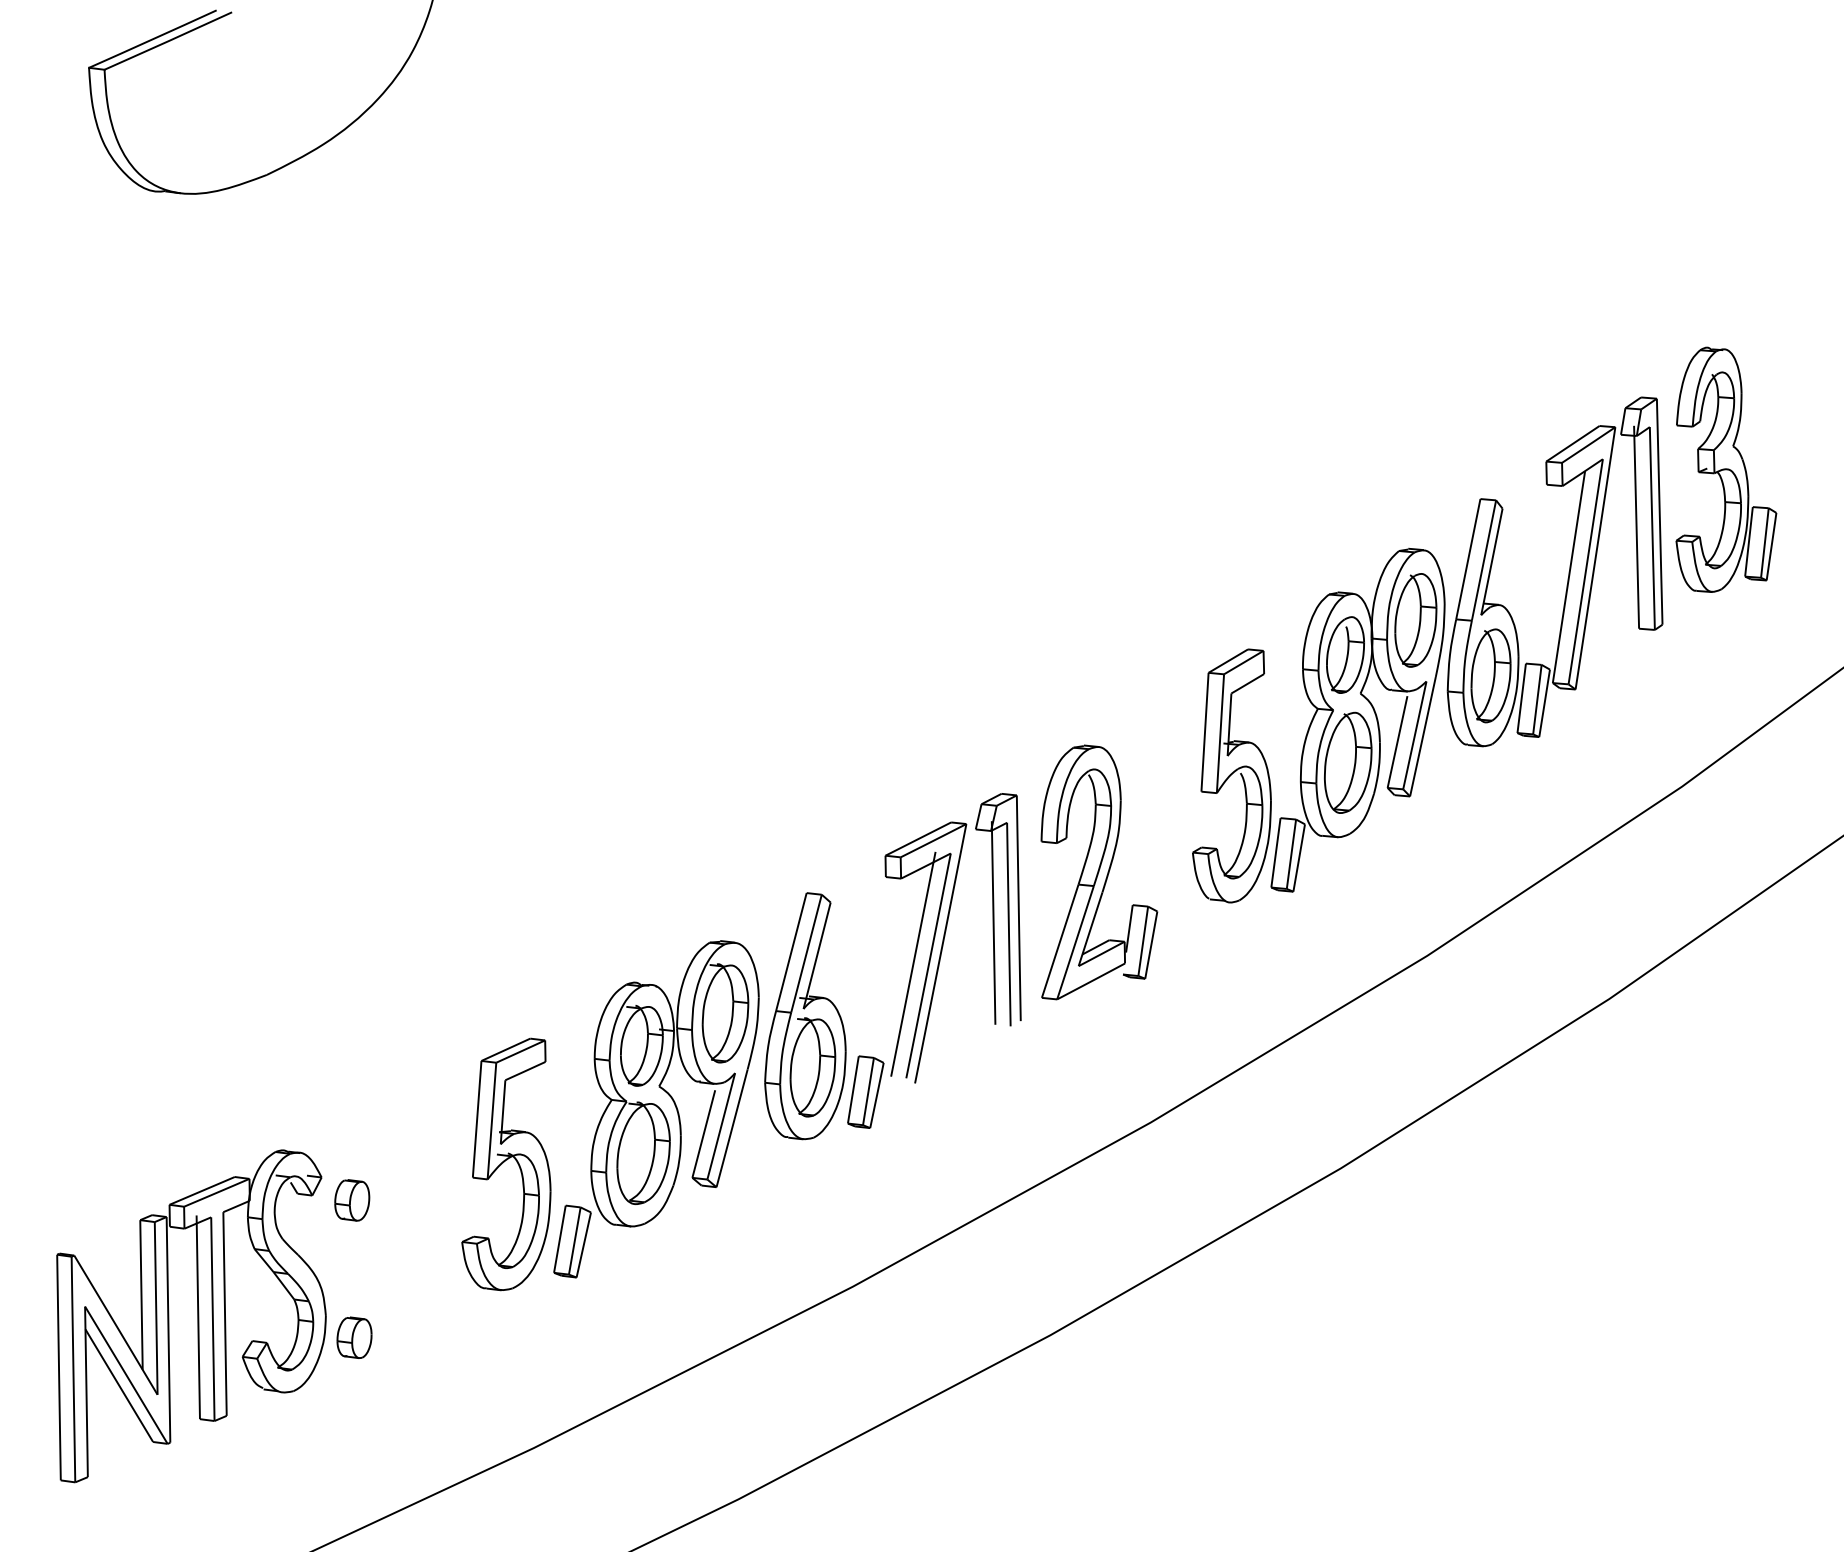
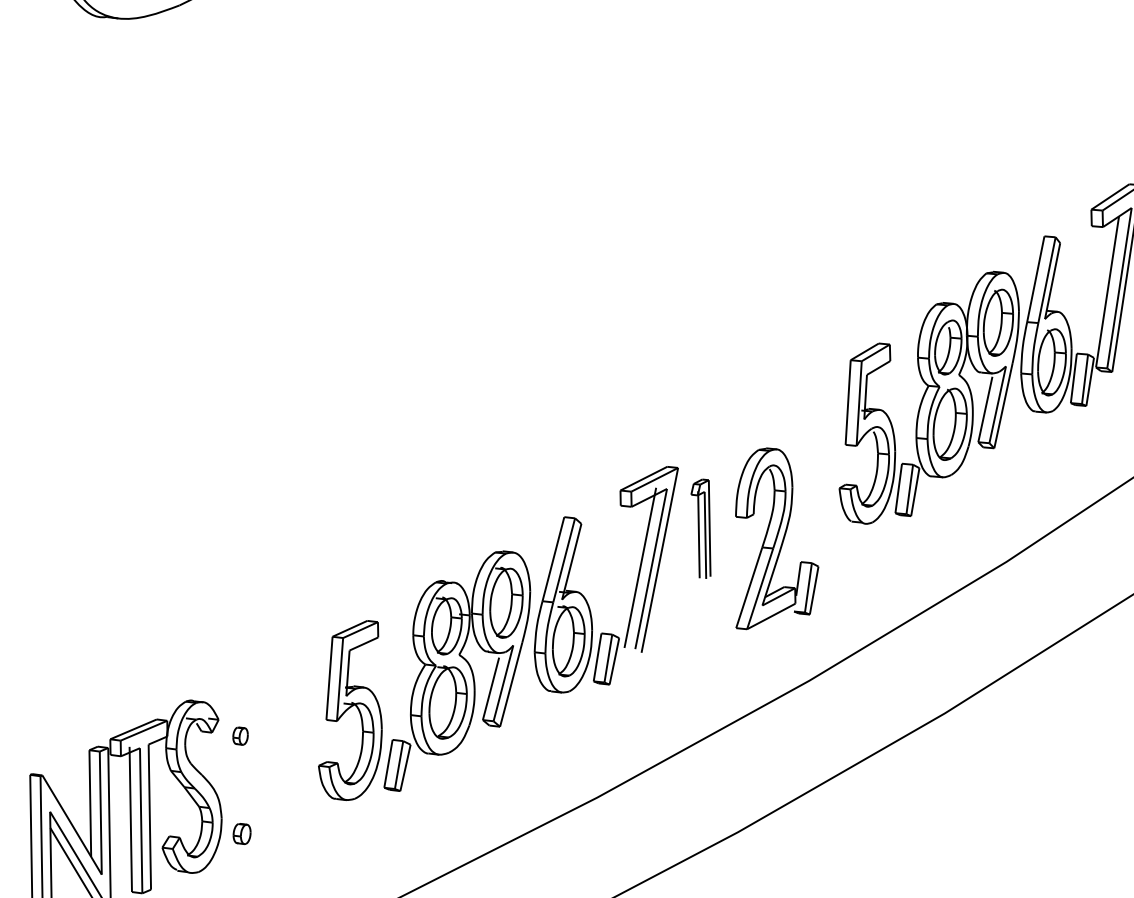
part: (1099, 872) -> (777, 538), moved
part: (998, 909) -> (701, 528), size x0.6
part: (352, 1200) -> (240, 736), size x0.6
part: (354, 1337) -> (242, 833), size x0.7

